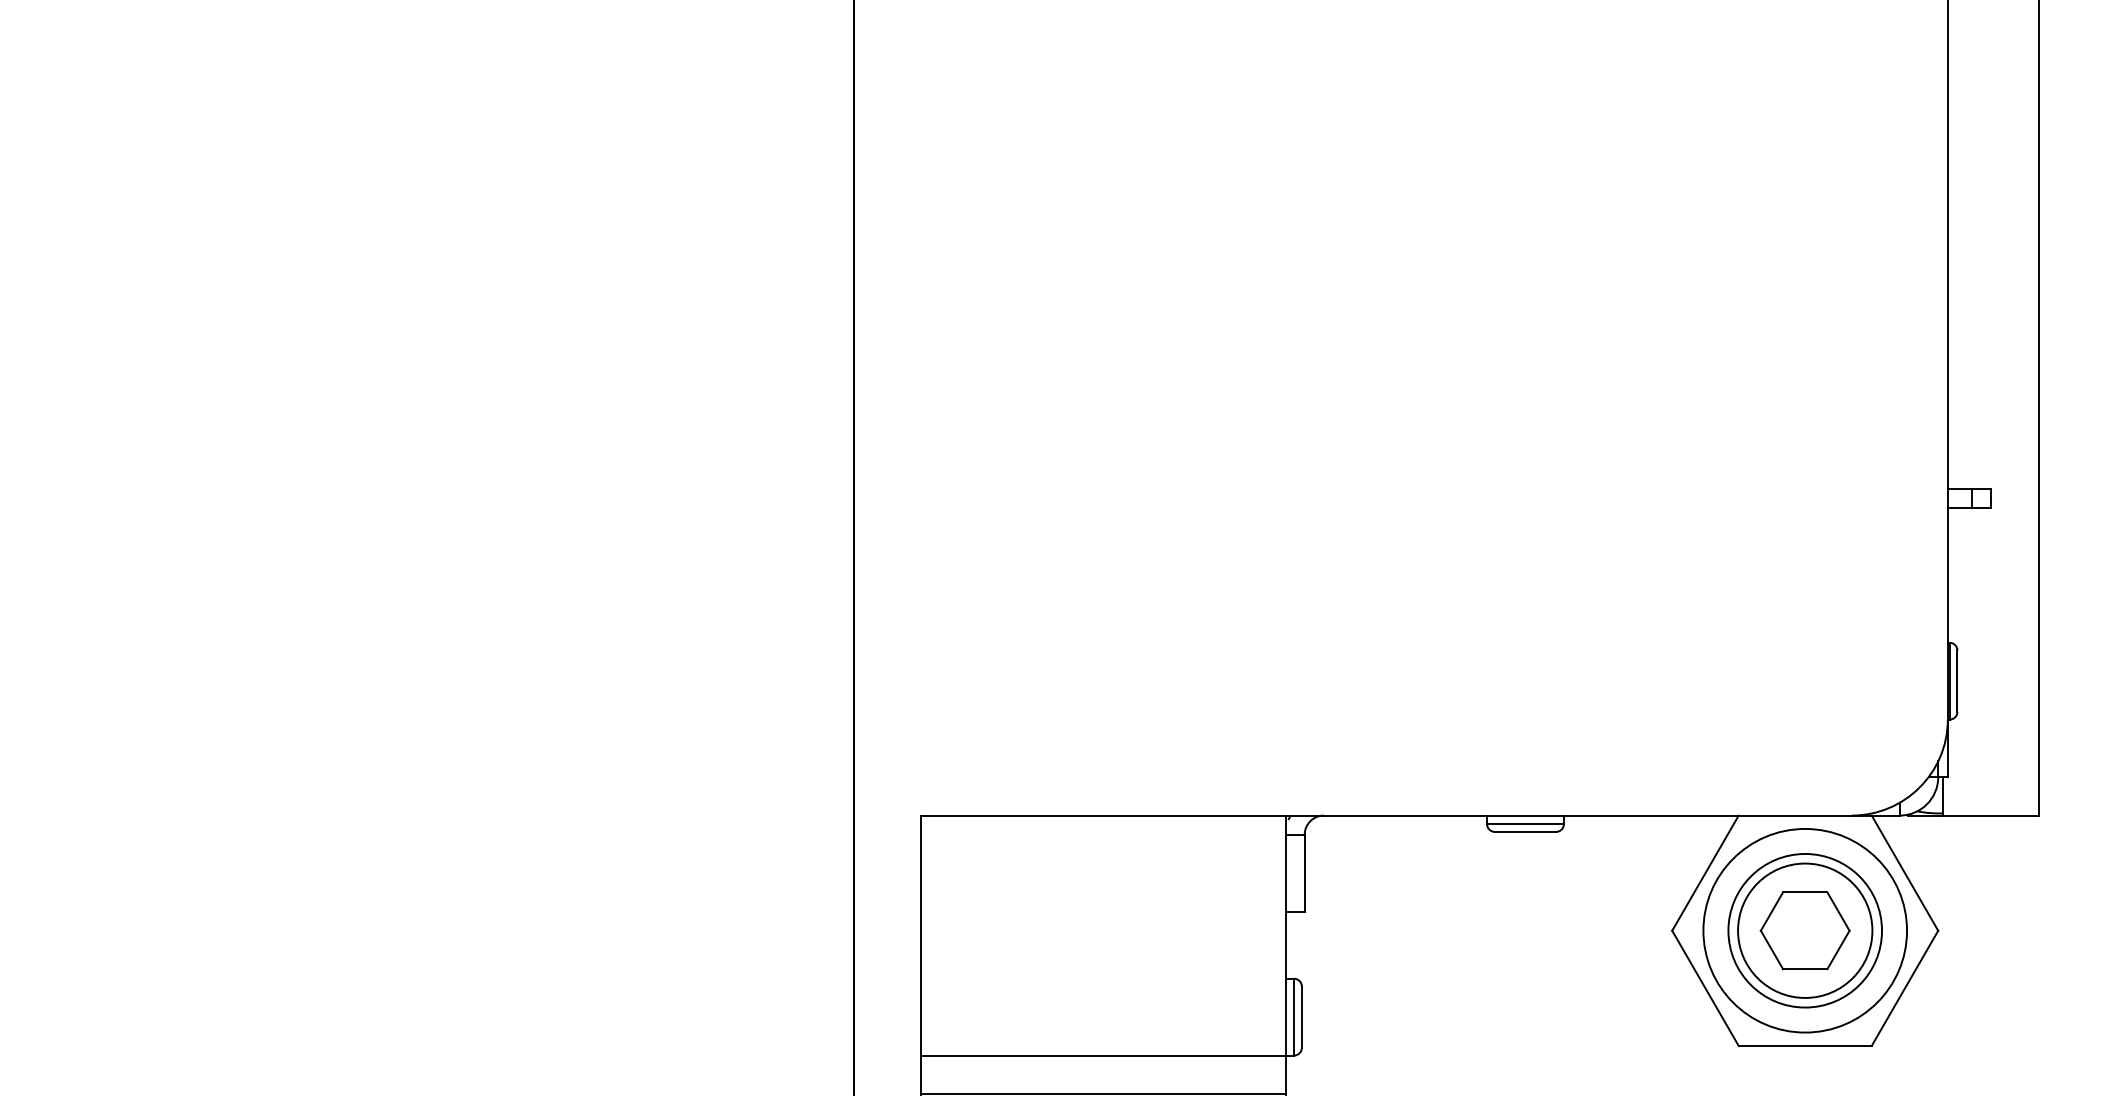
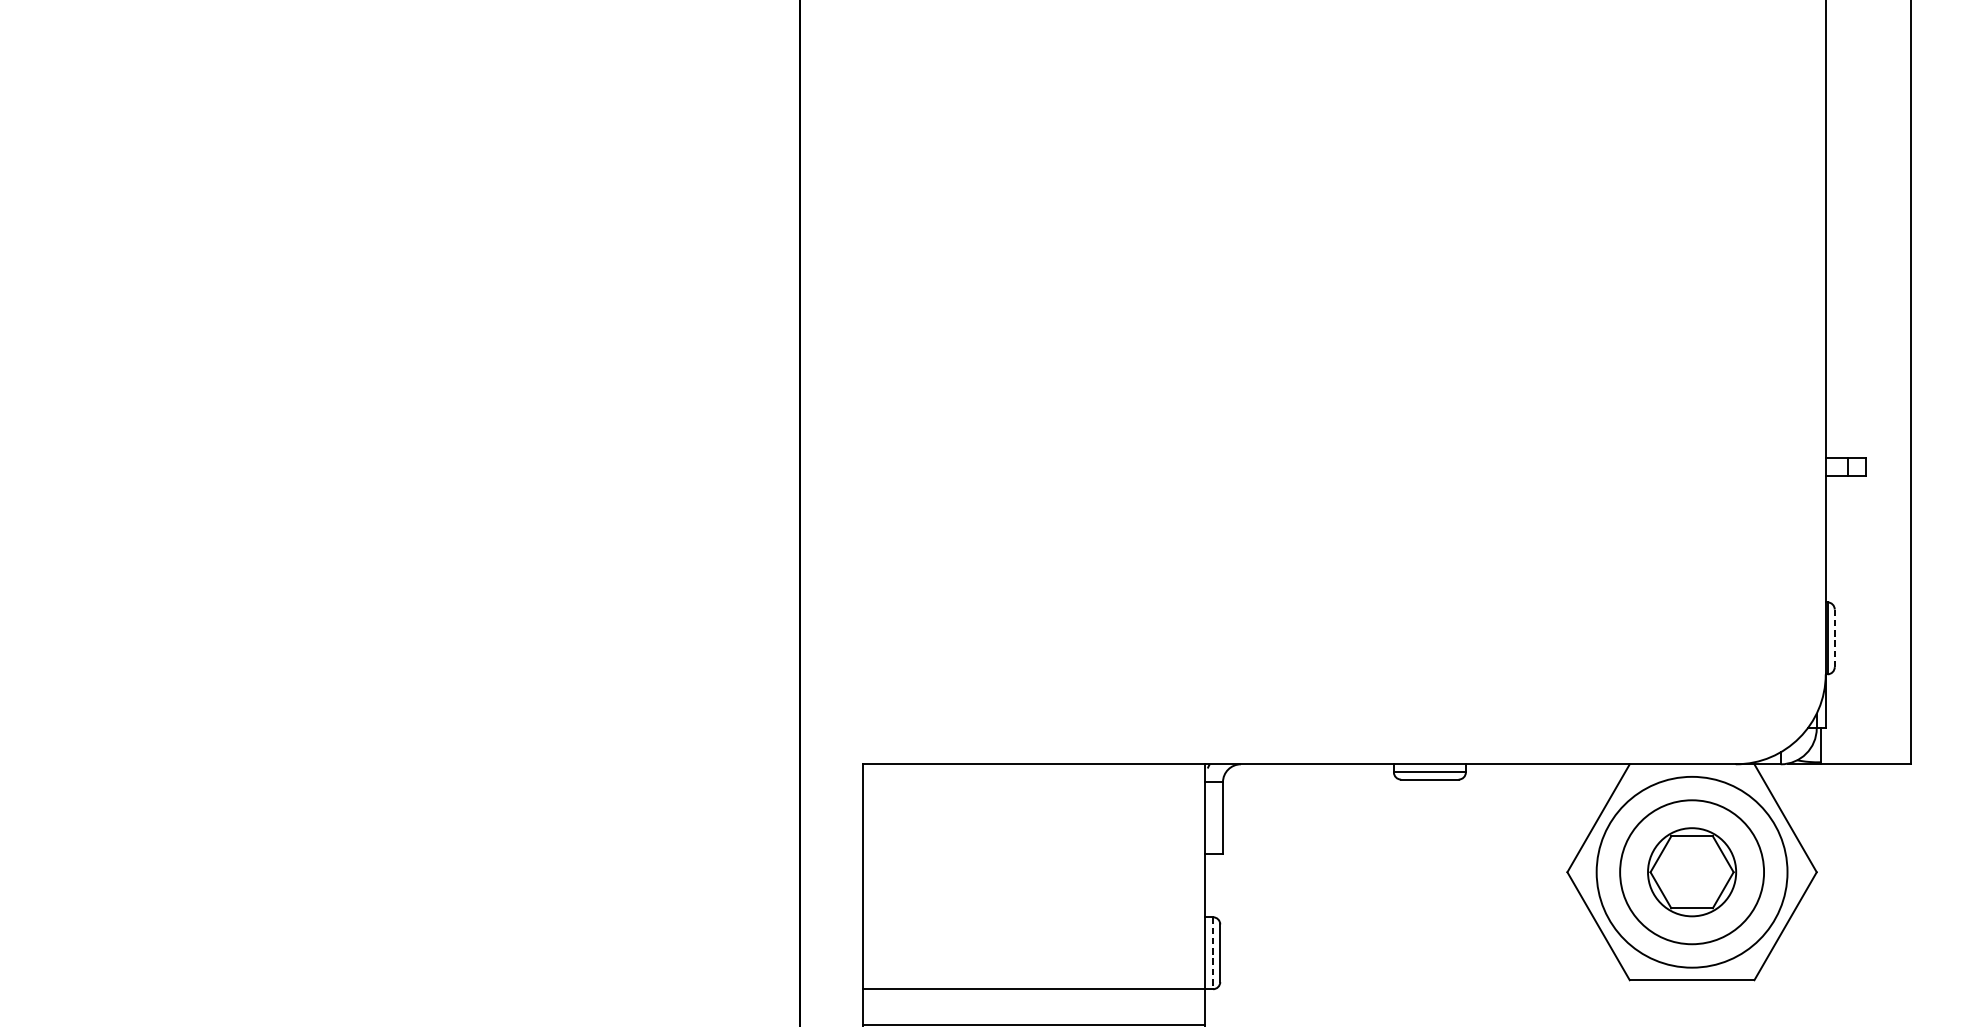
line: (1957, 681) -> (1834, 638), solid -> dashed
circle: (1805, 930) -> (1692, 872), size x0.7
line: (1294, 1017) -> (1213, 953), solid -> dashed

